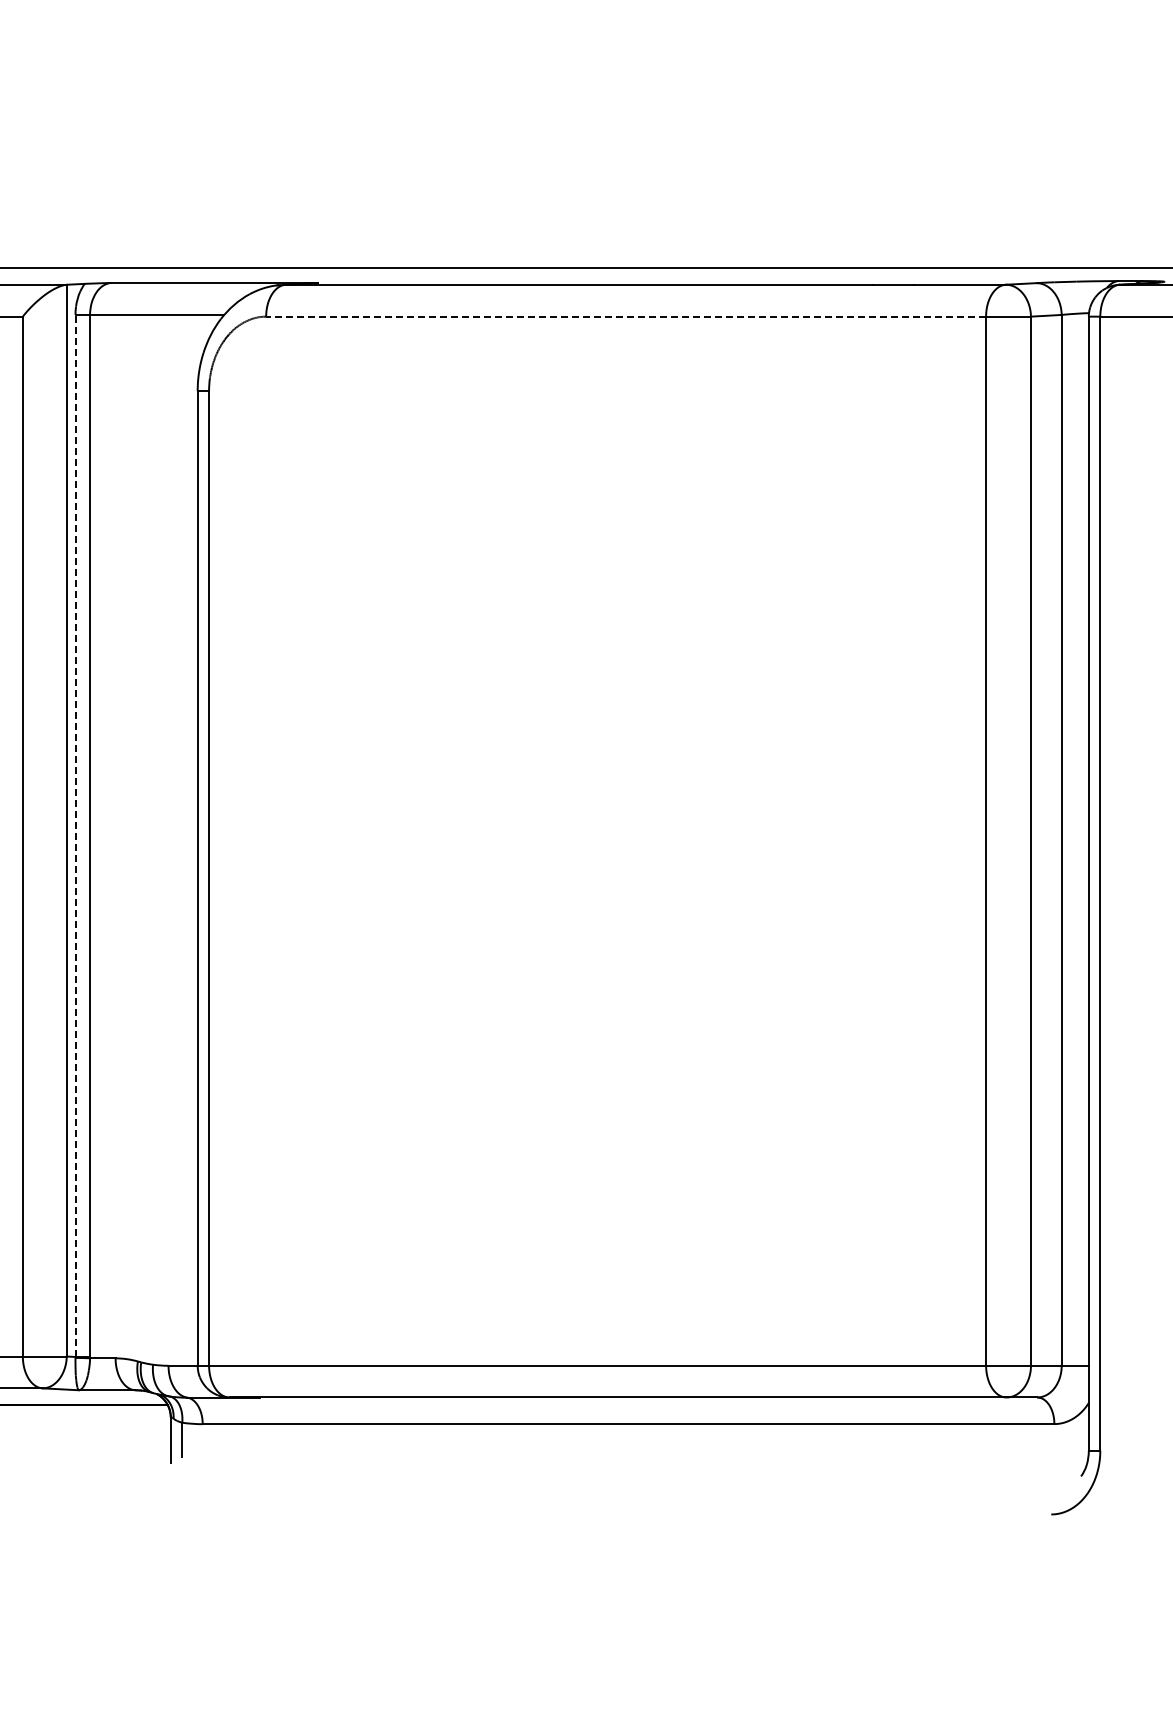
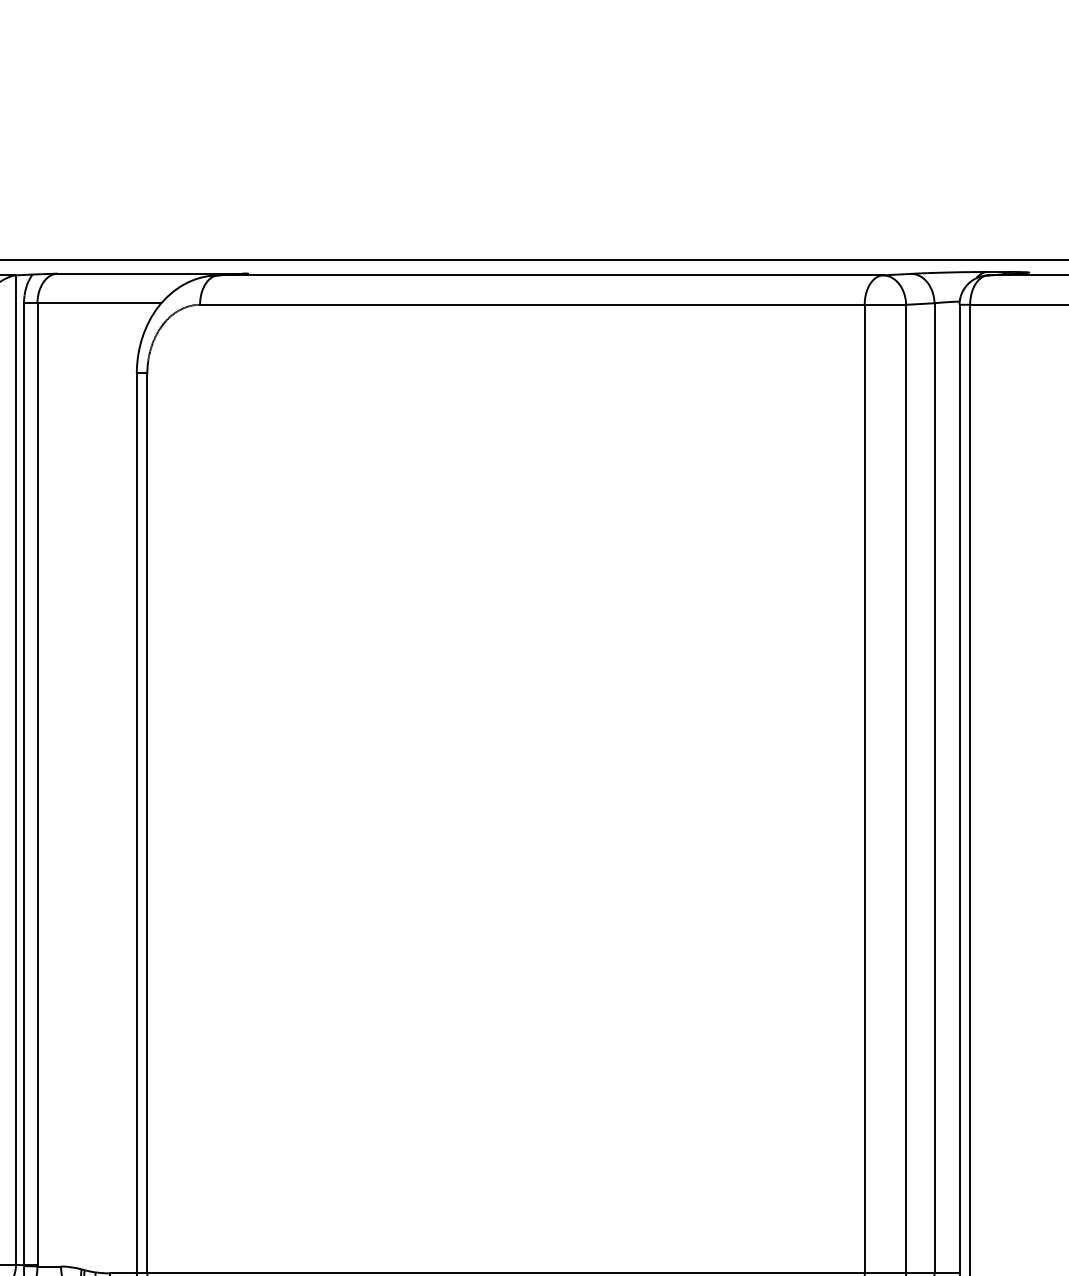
line: (626, 316) -> (532, 304), dashed -> solid
line: (75, 835) -> (24, 783), dashed -> solid

